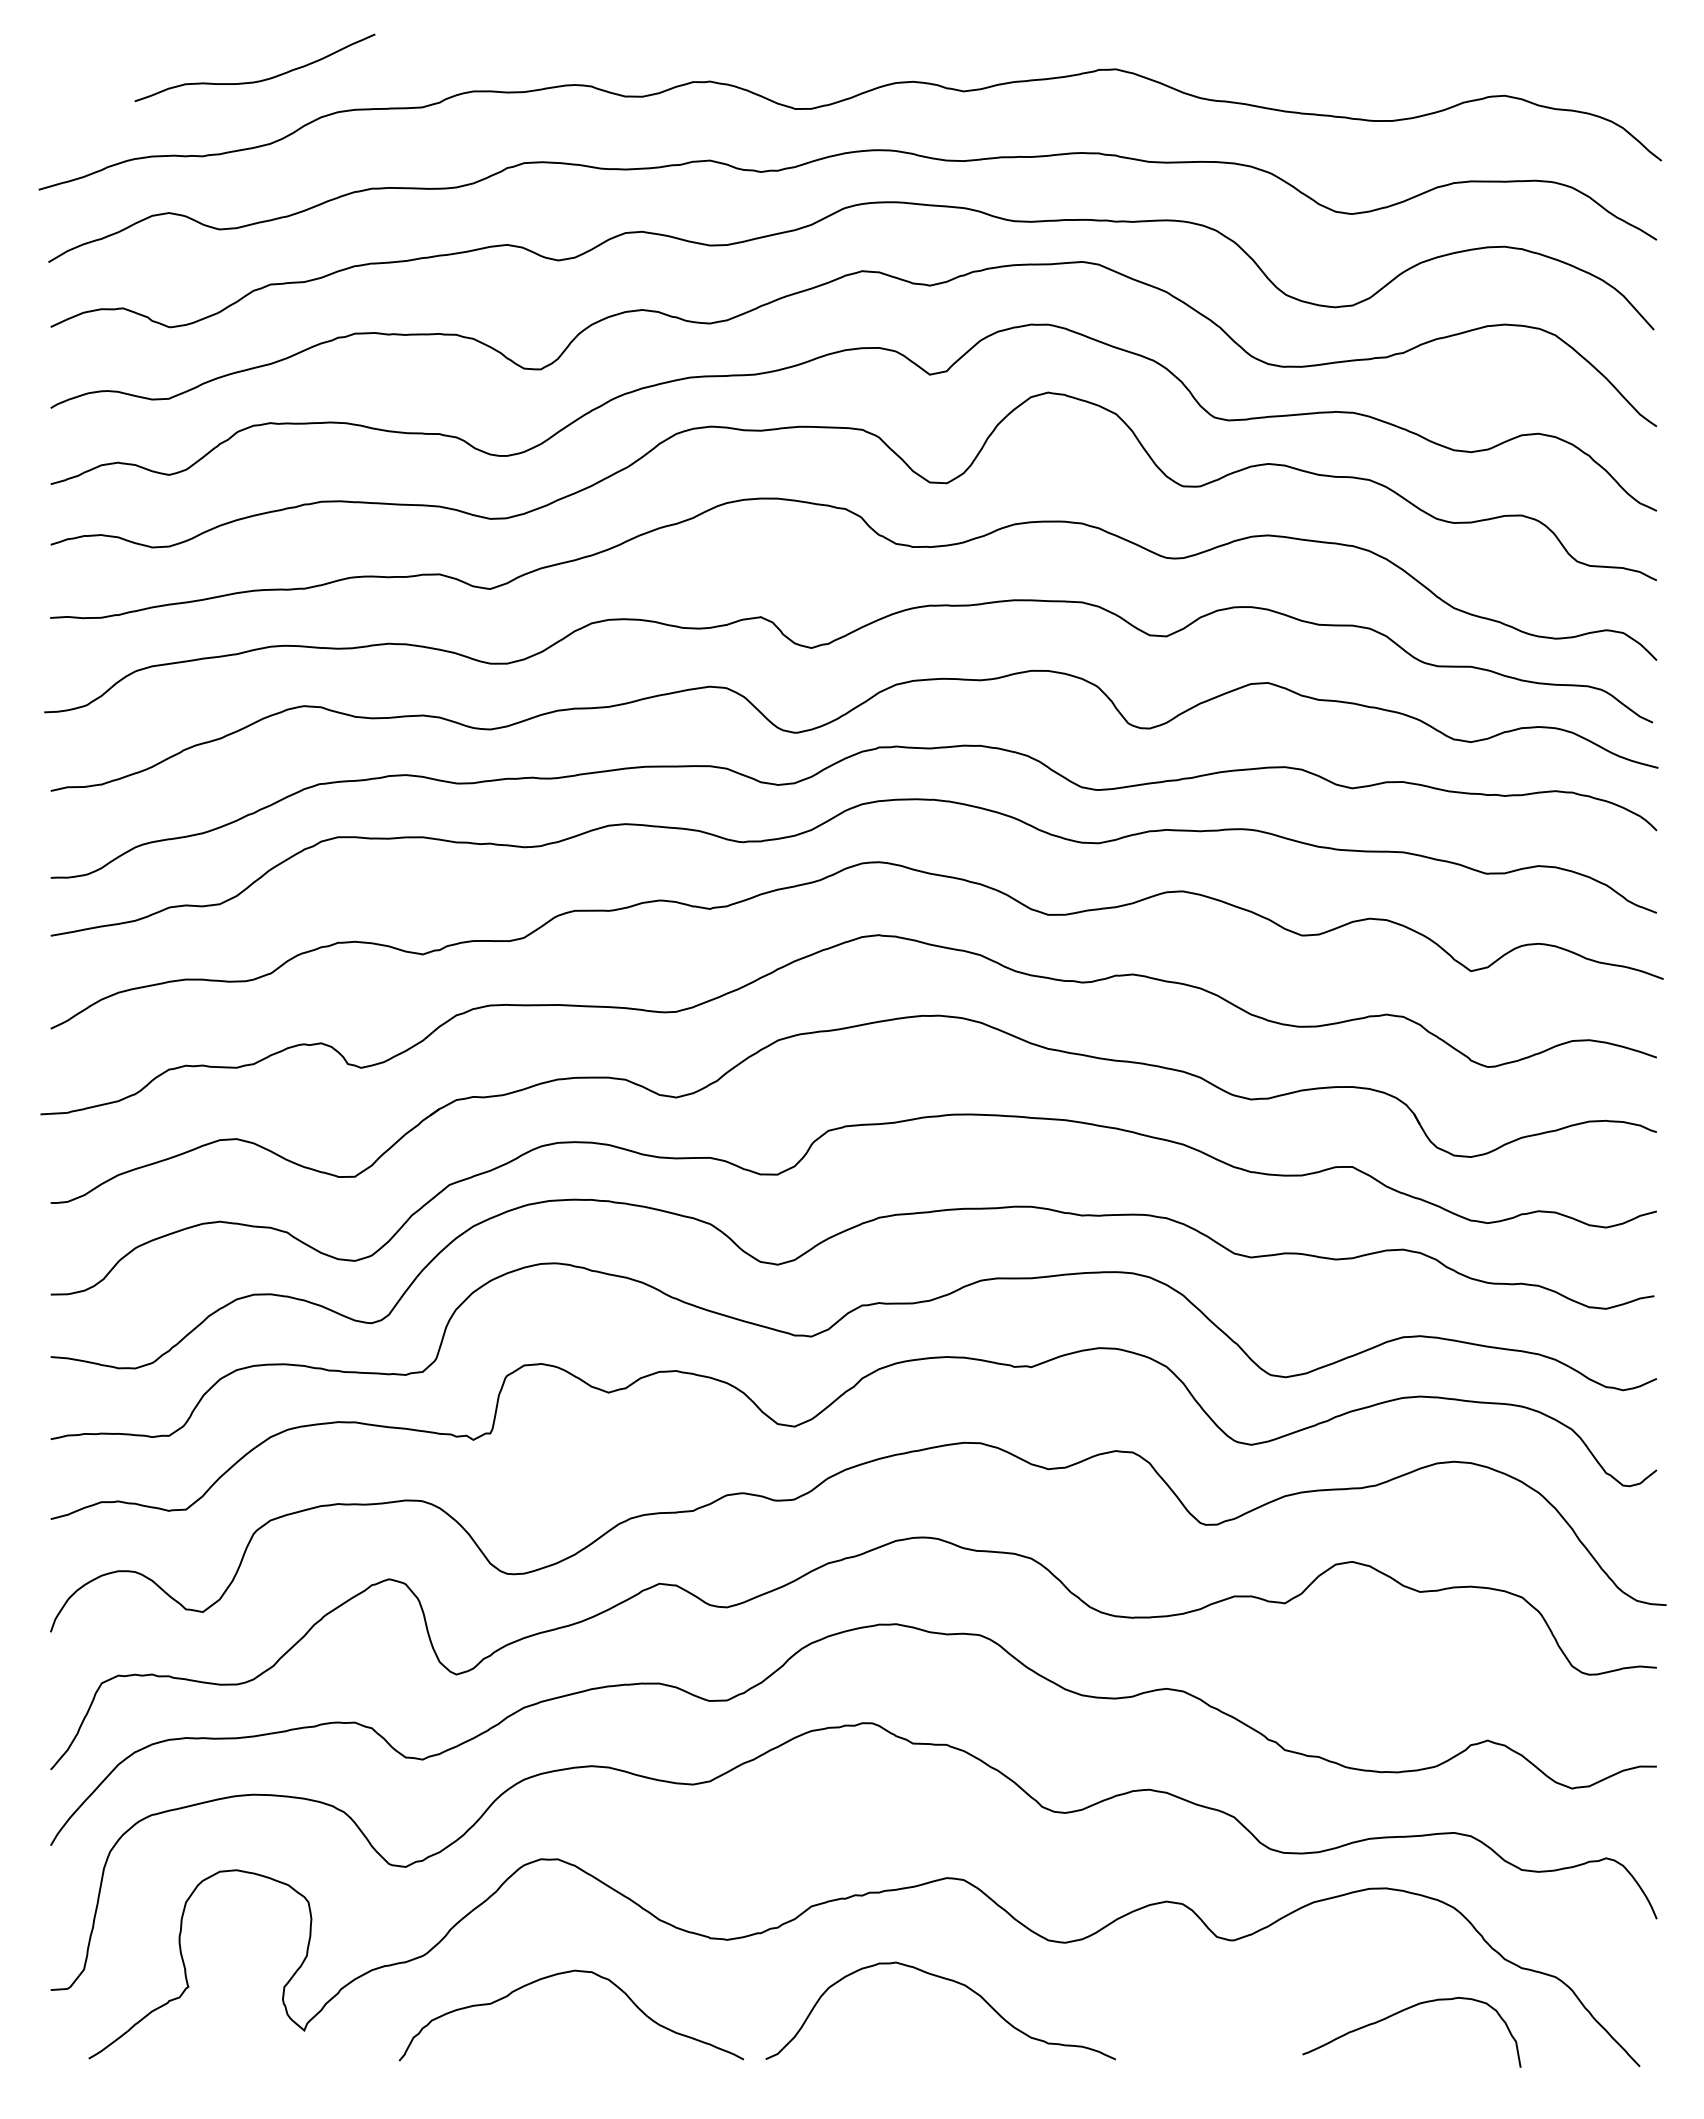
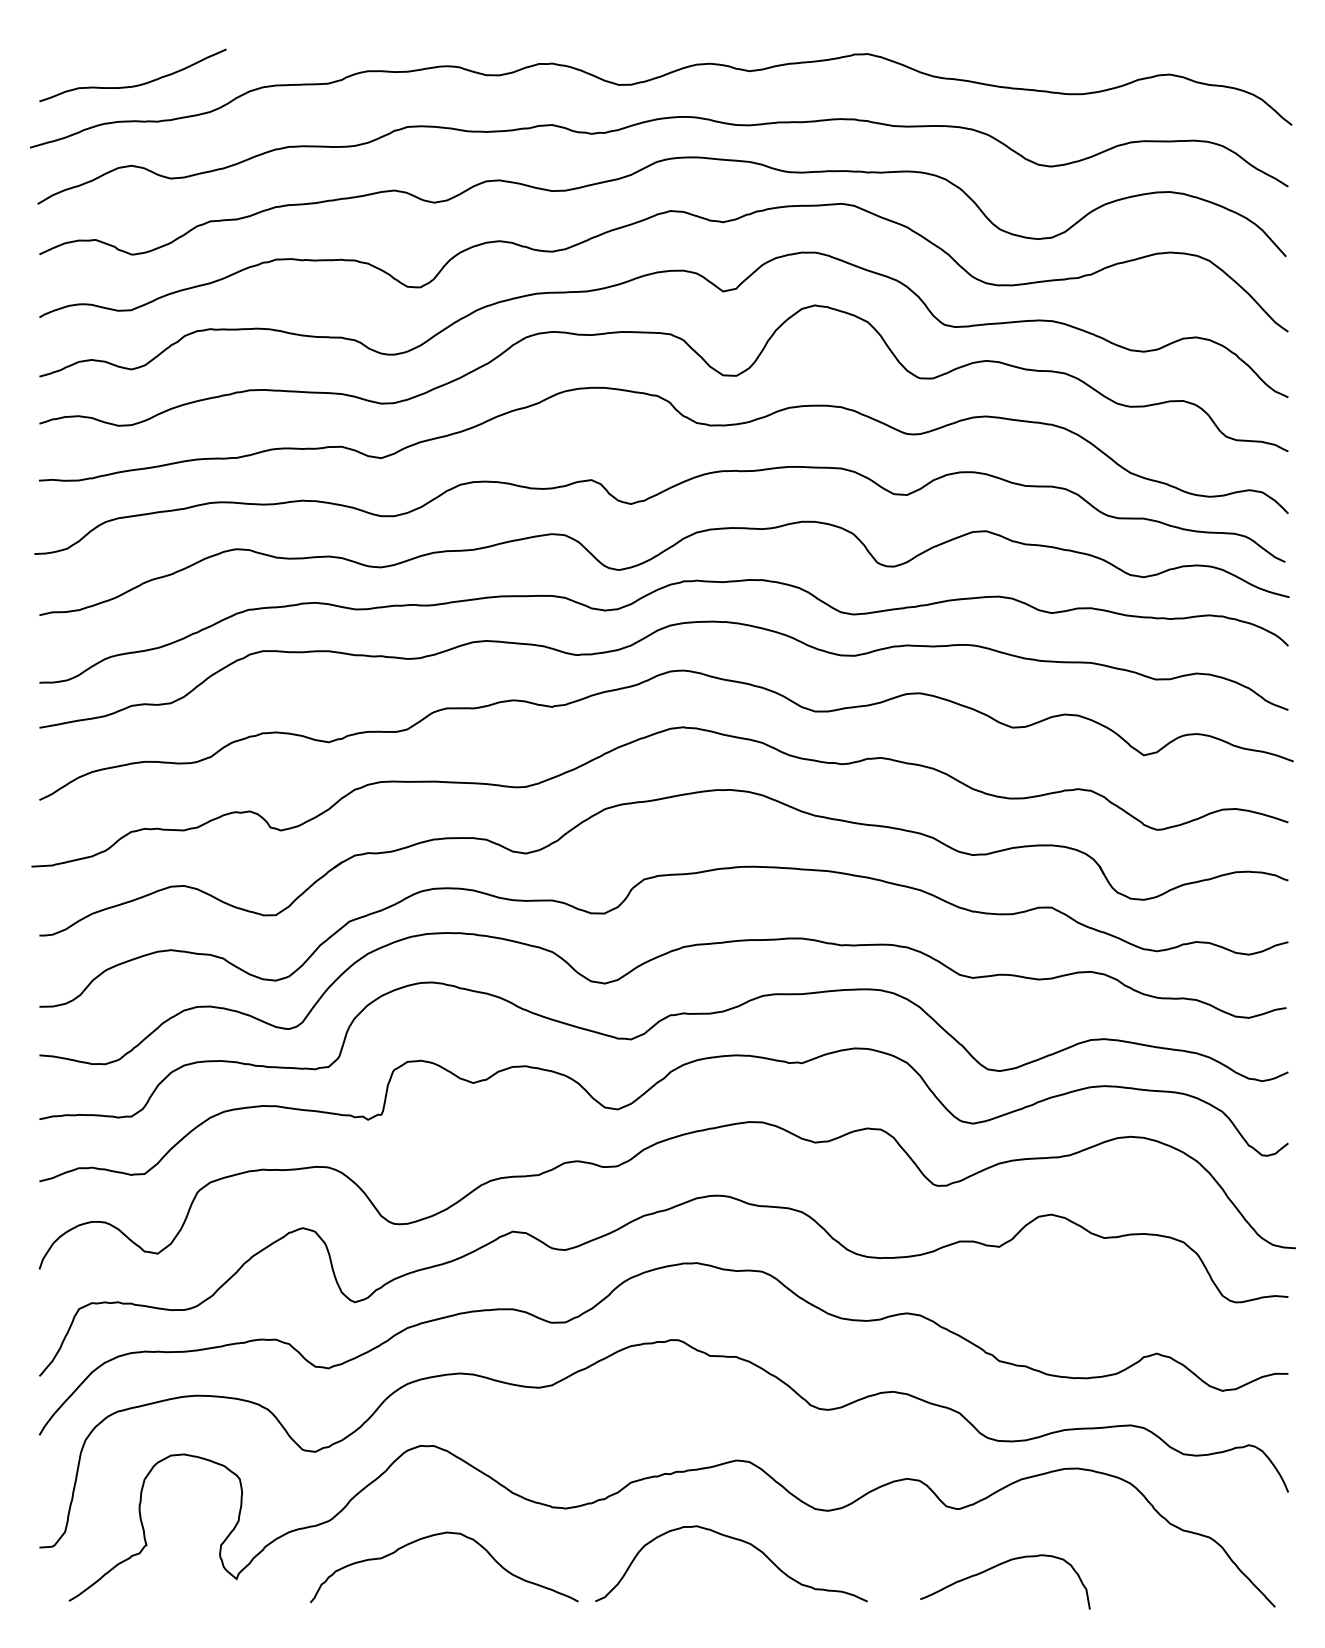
curve: (257, 80) -> (134, 85), moved
curve: (1401, 2012) -> (997, 1566), moved

